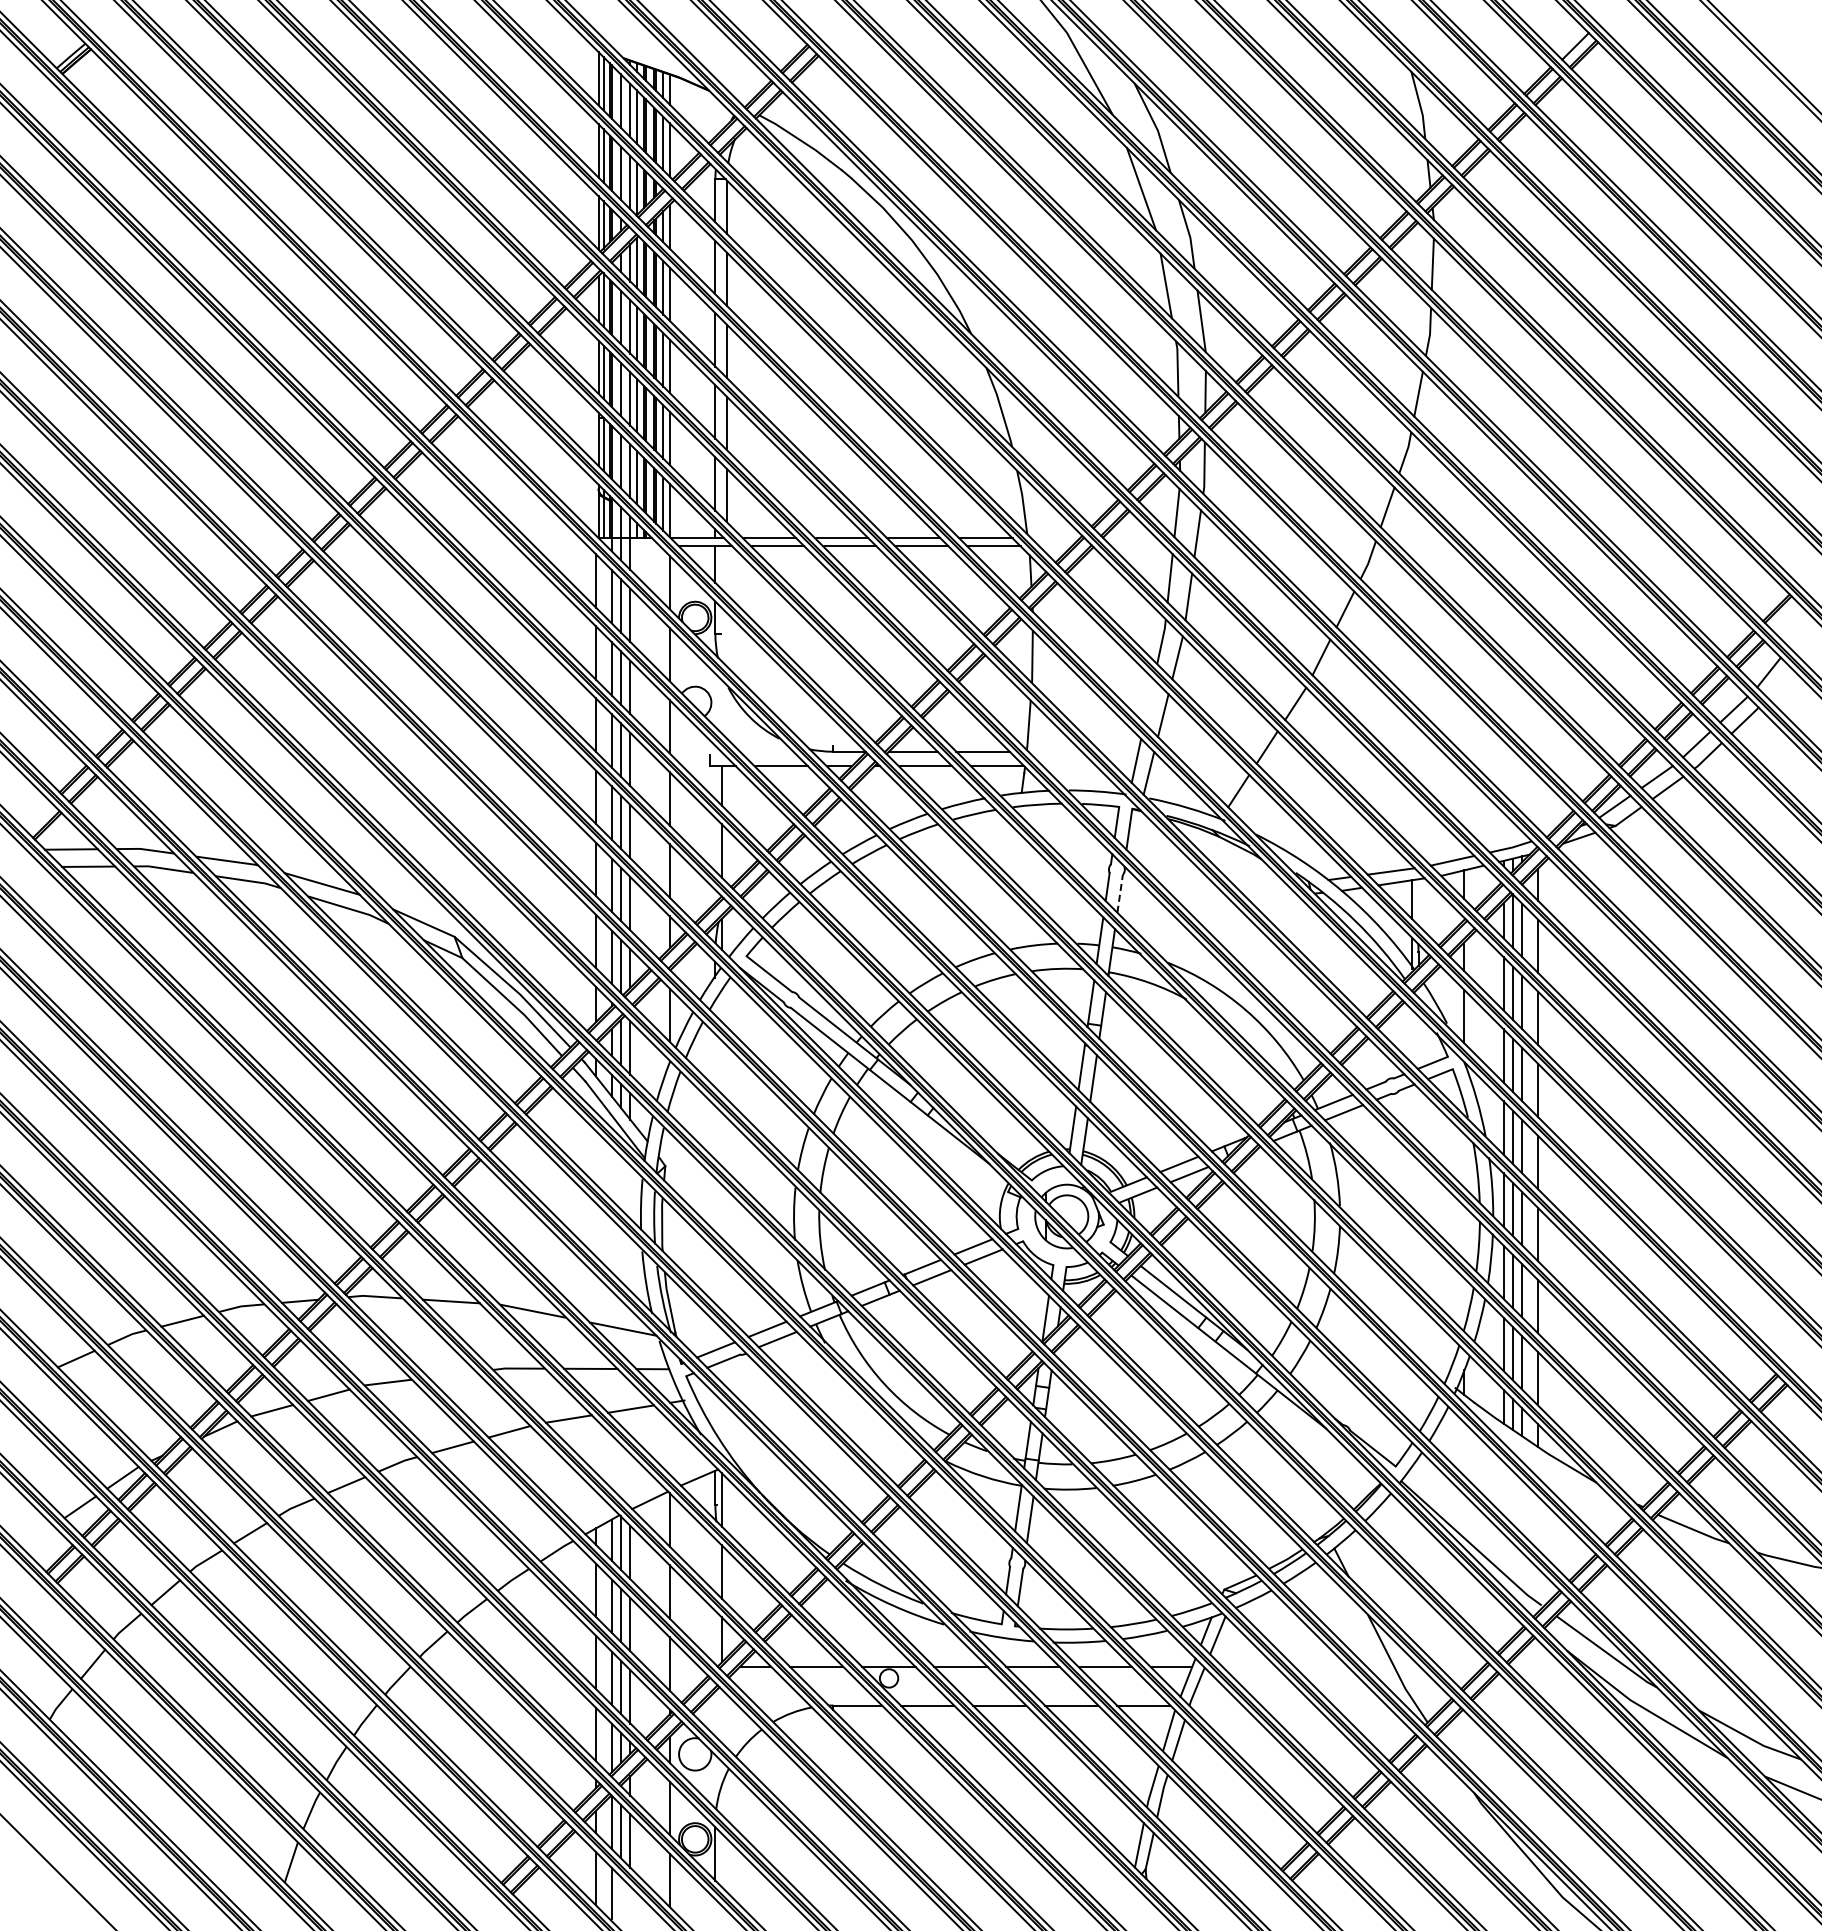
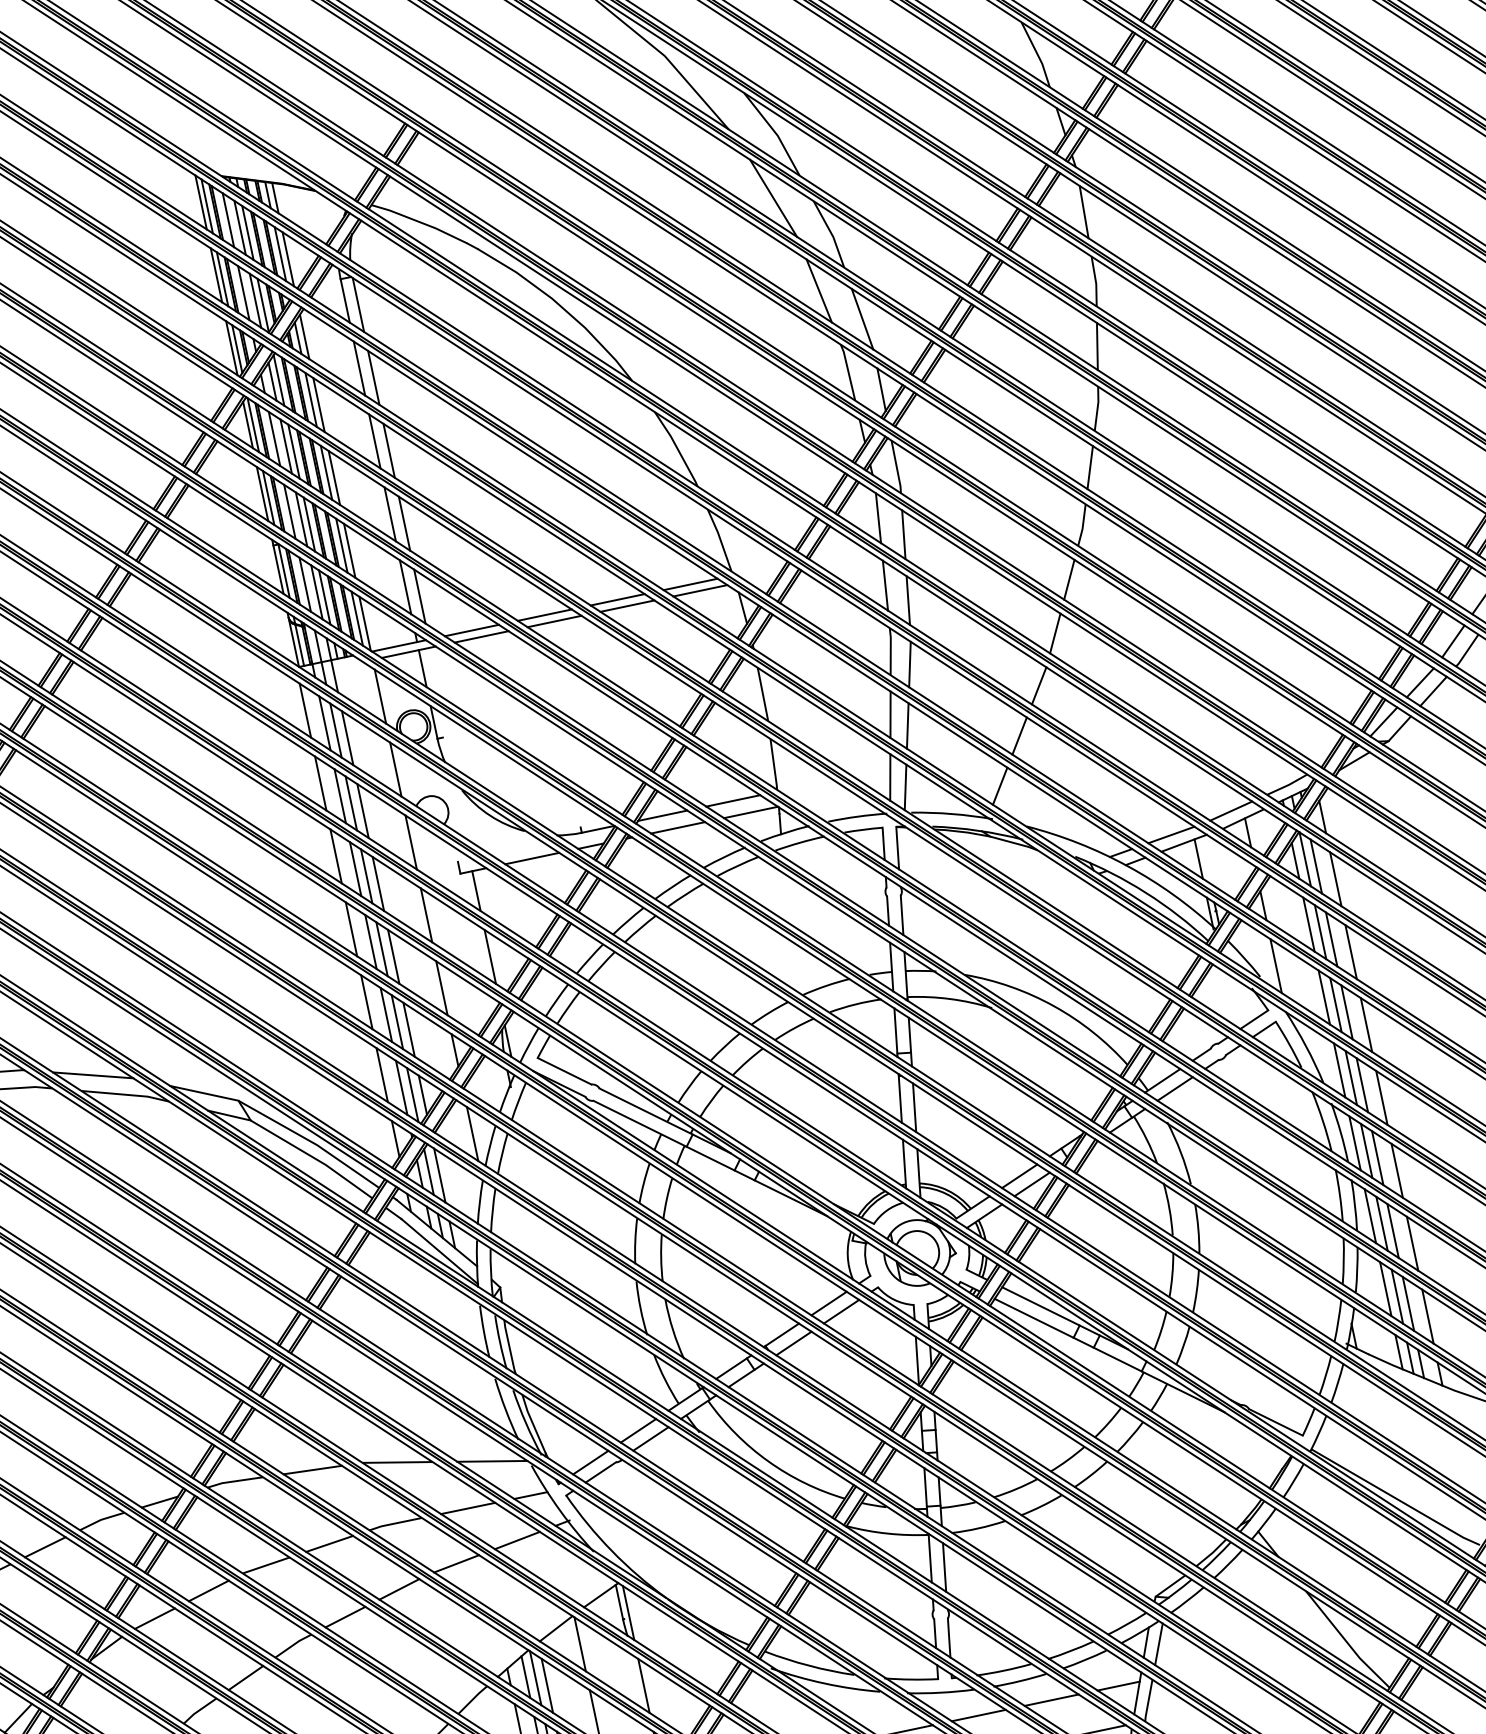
line: (1148, 701) -> (889, 714), added
line: (1120, 893) -> (902, 914), dashed -> solid
line: (452, 1374) -> (329, 1543), added

